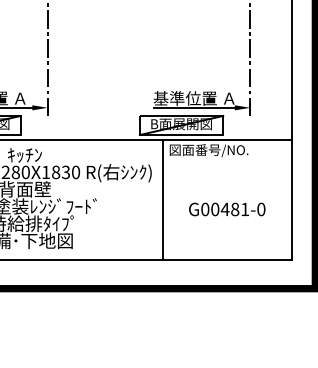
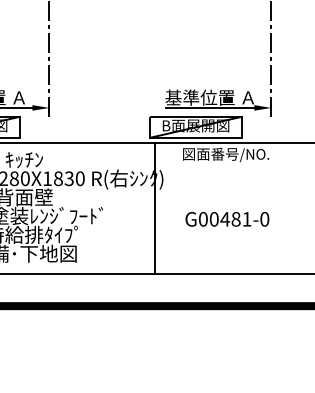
line: (162, 199) -> (154, 208), moved
text: (227, 209) -> (227, 219), moved

